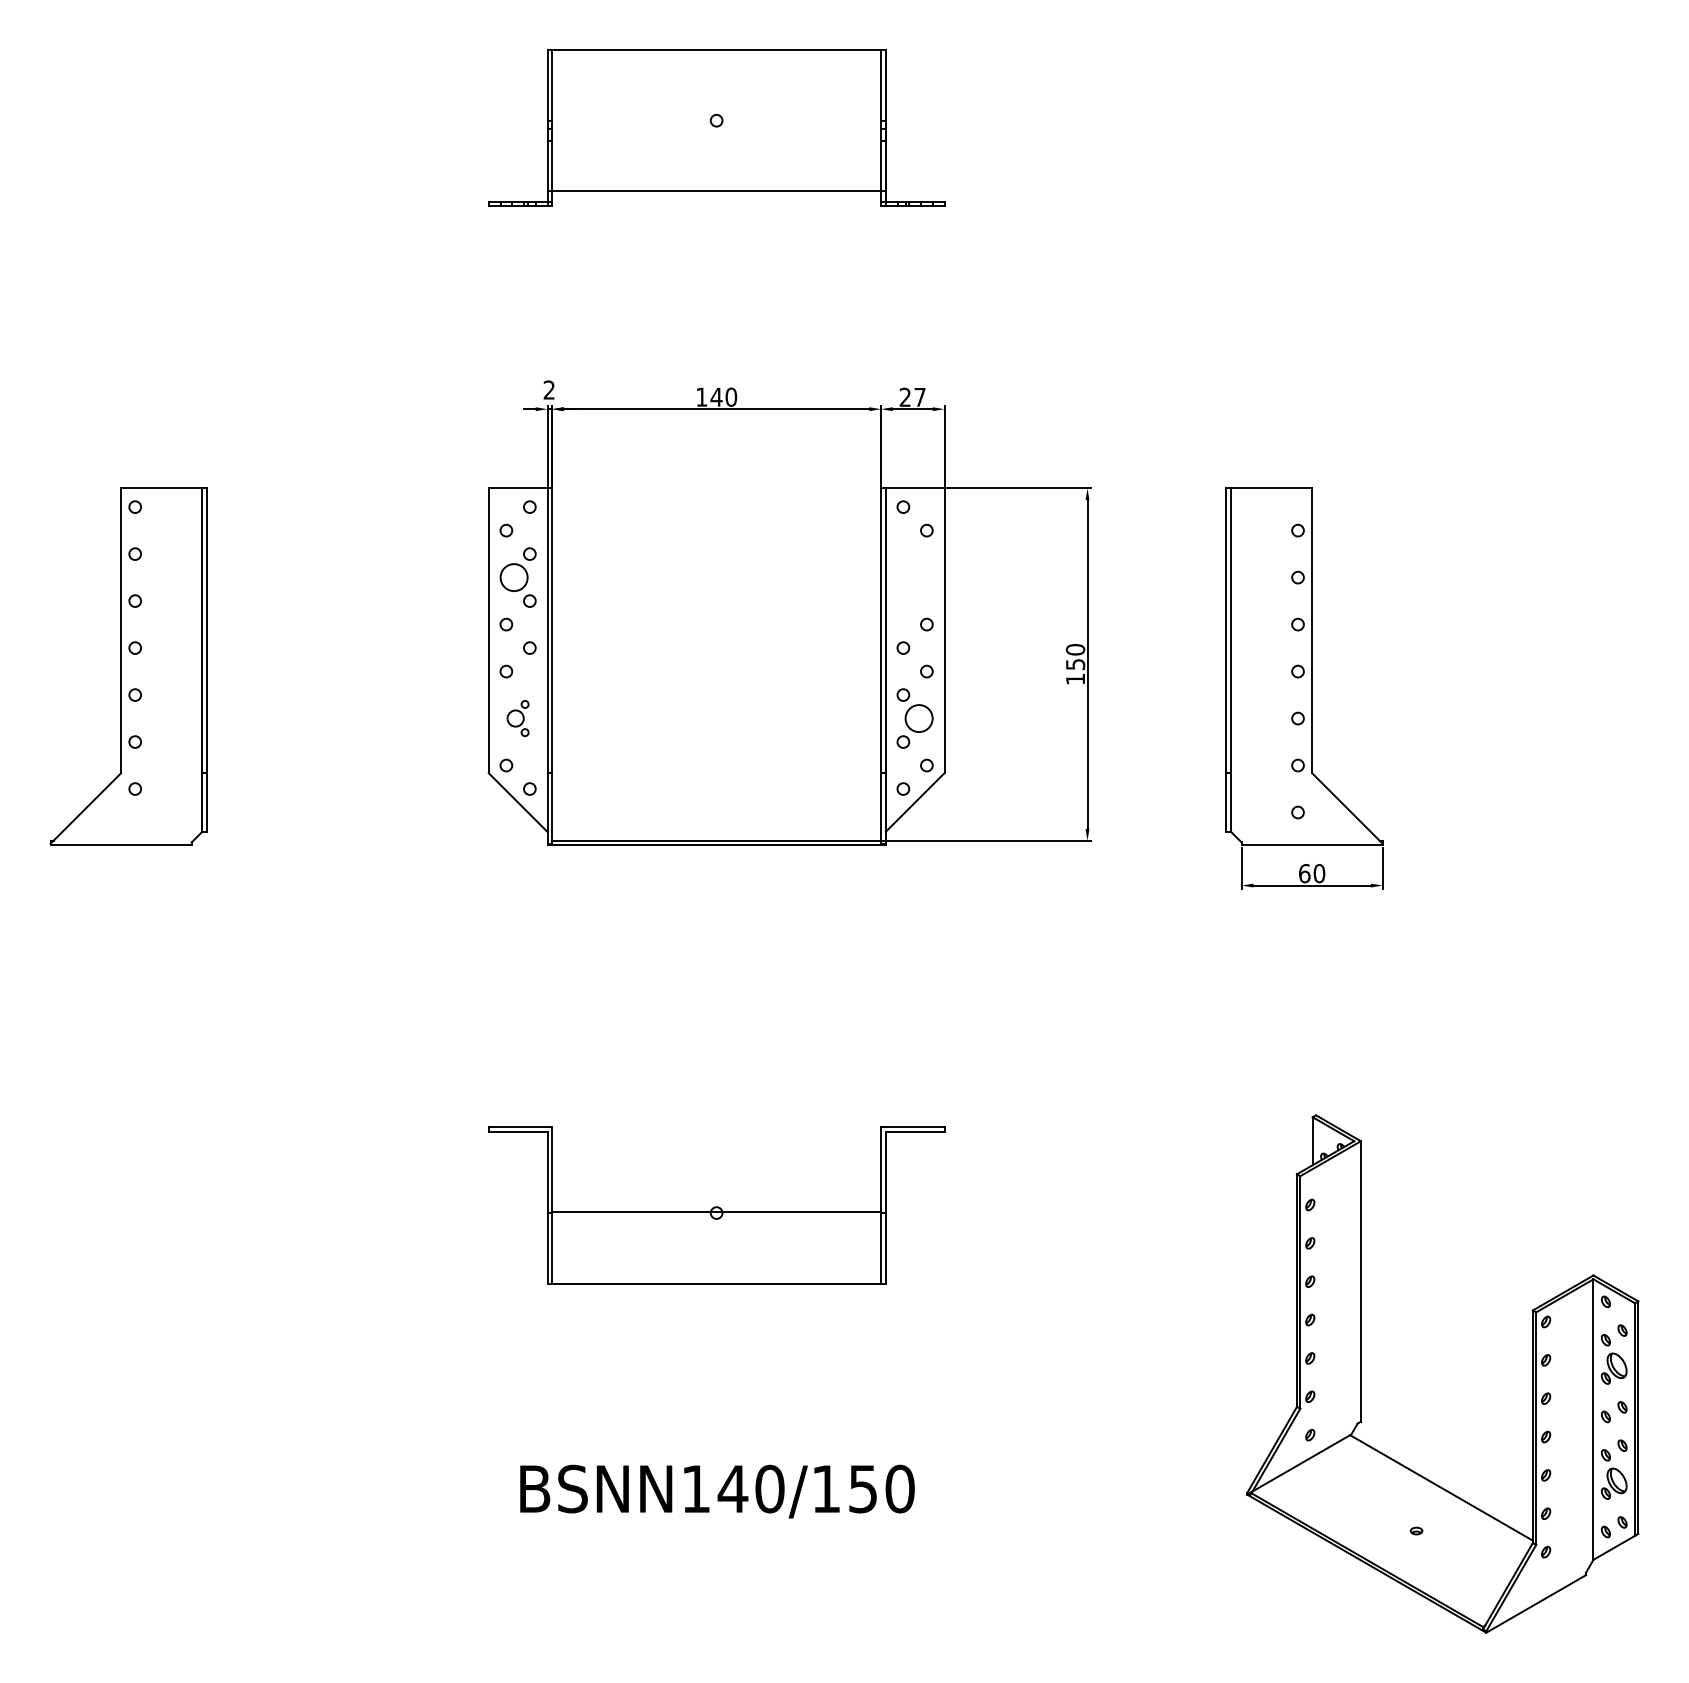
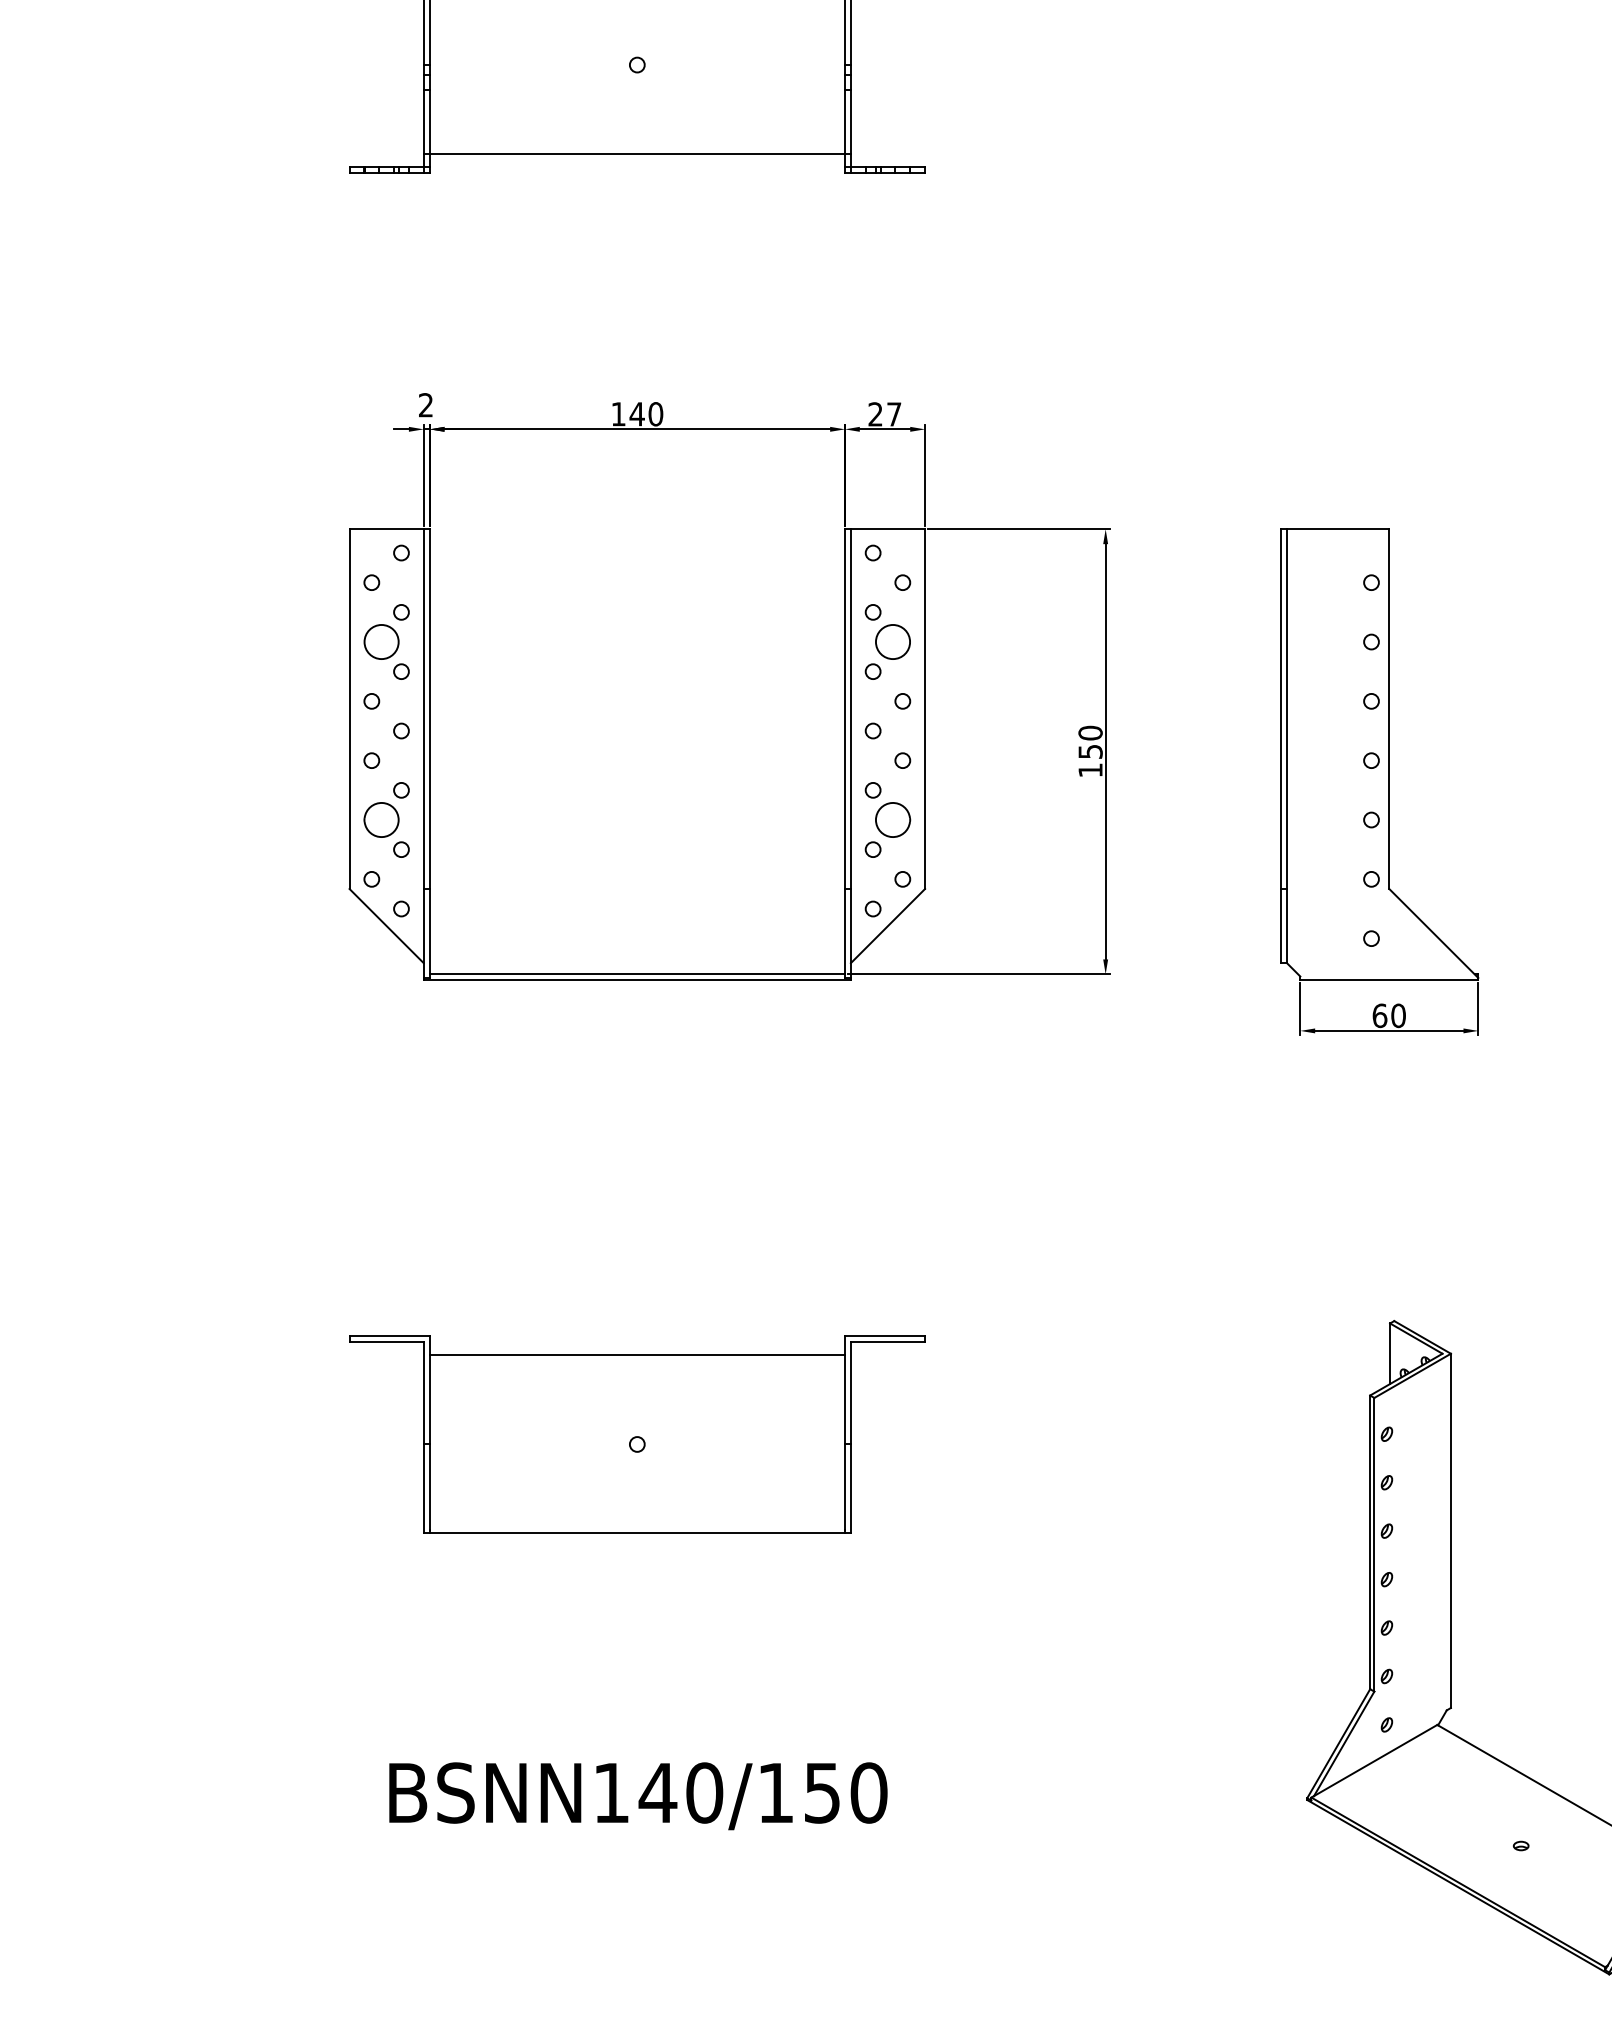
part: (914, 577) -> (887, 641), added
part: (517, 718) -> (385, 819), size x1.67
line: (716, 1211) -> (637, 1355), moved

